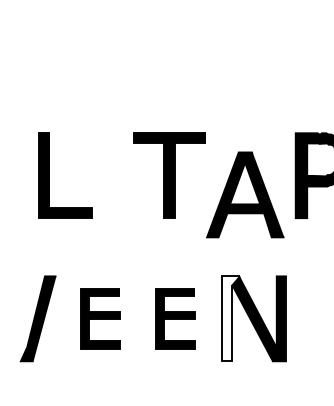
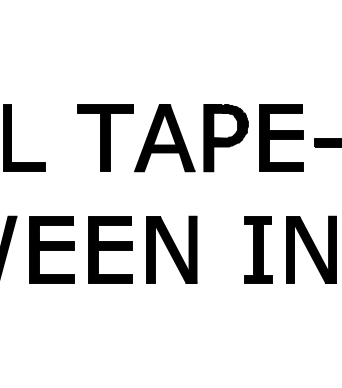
part: (244, 195) -> (164, 138), moved
part: (100, 318) -> (51, 249), size x1.43
part: (175, 318) -> (110, 249), size x1.43
fill: (230, 318) -> (153, 249), added

